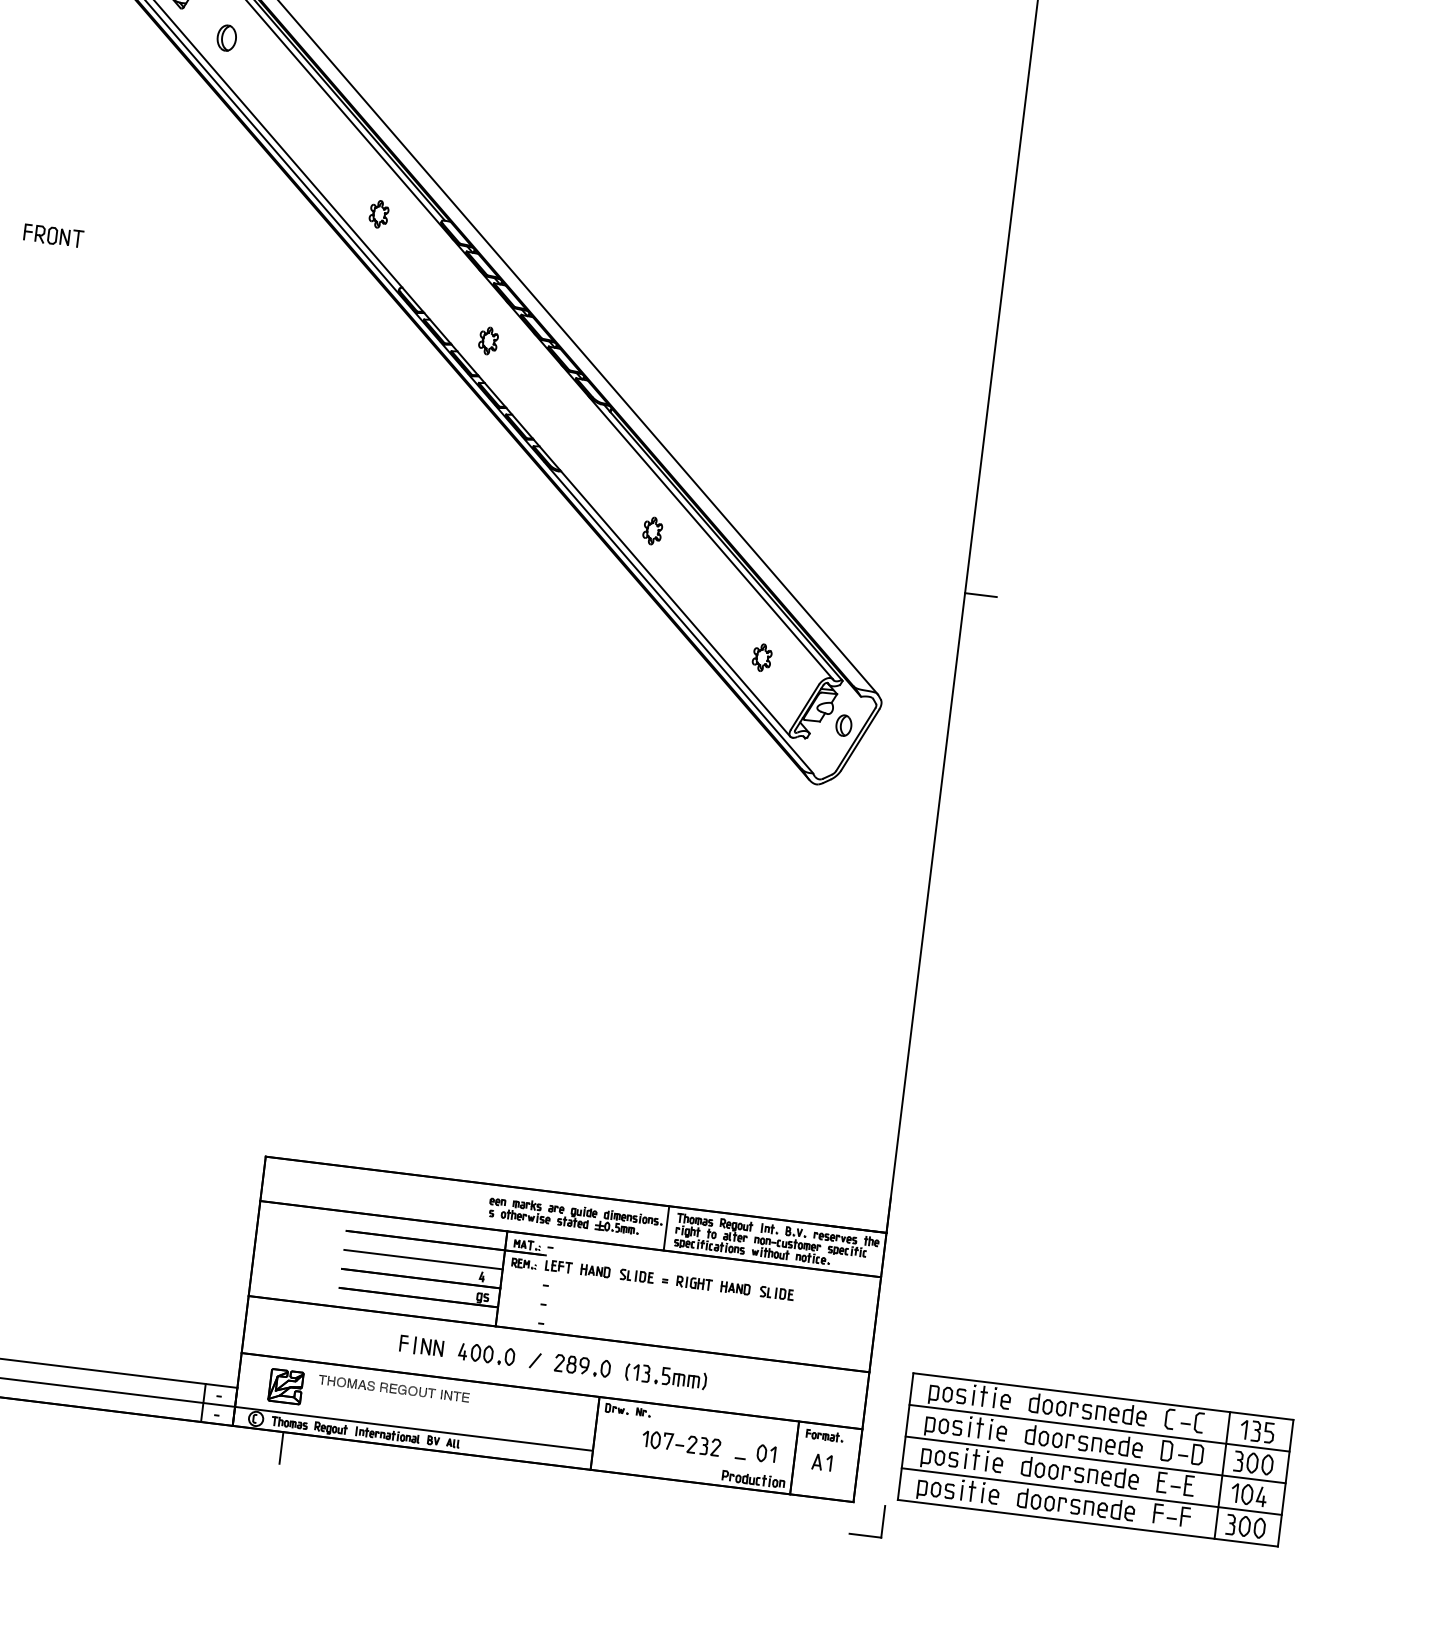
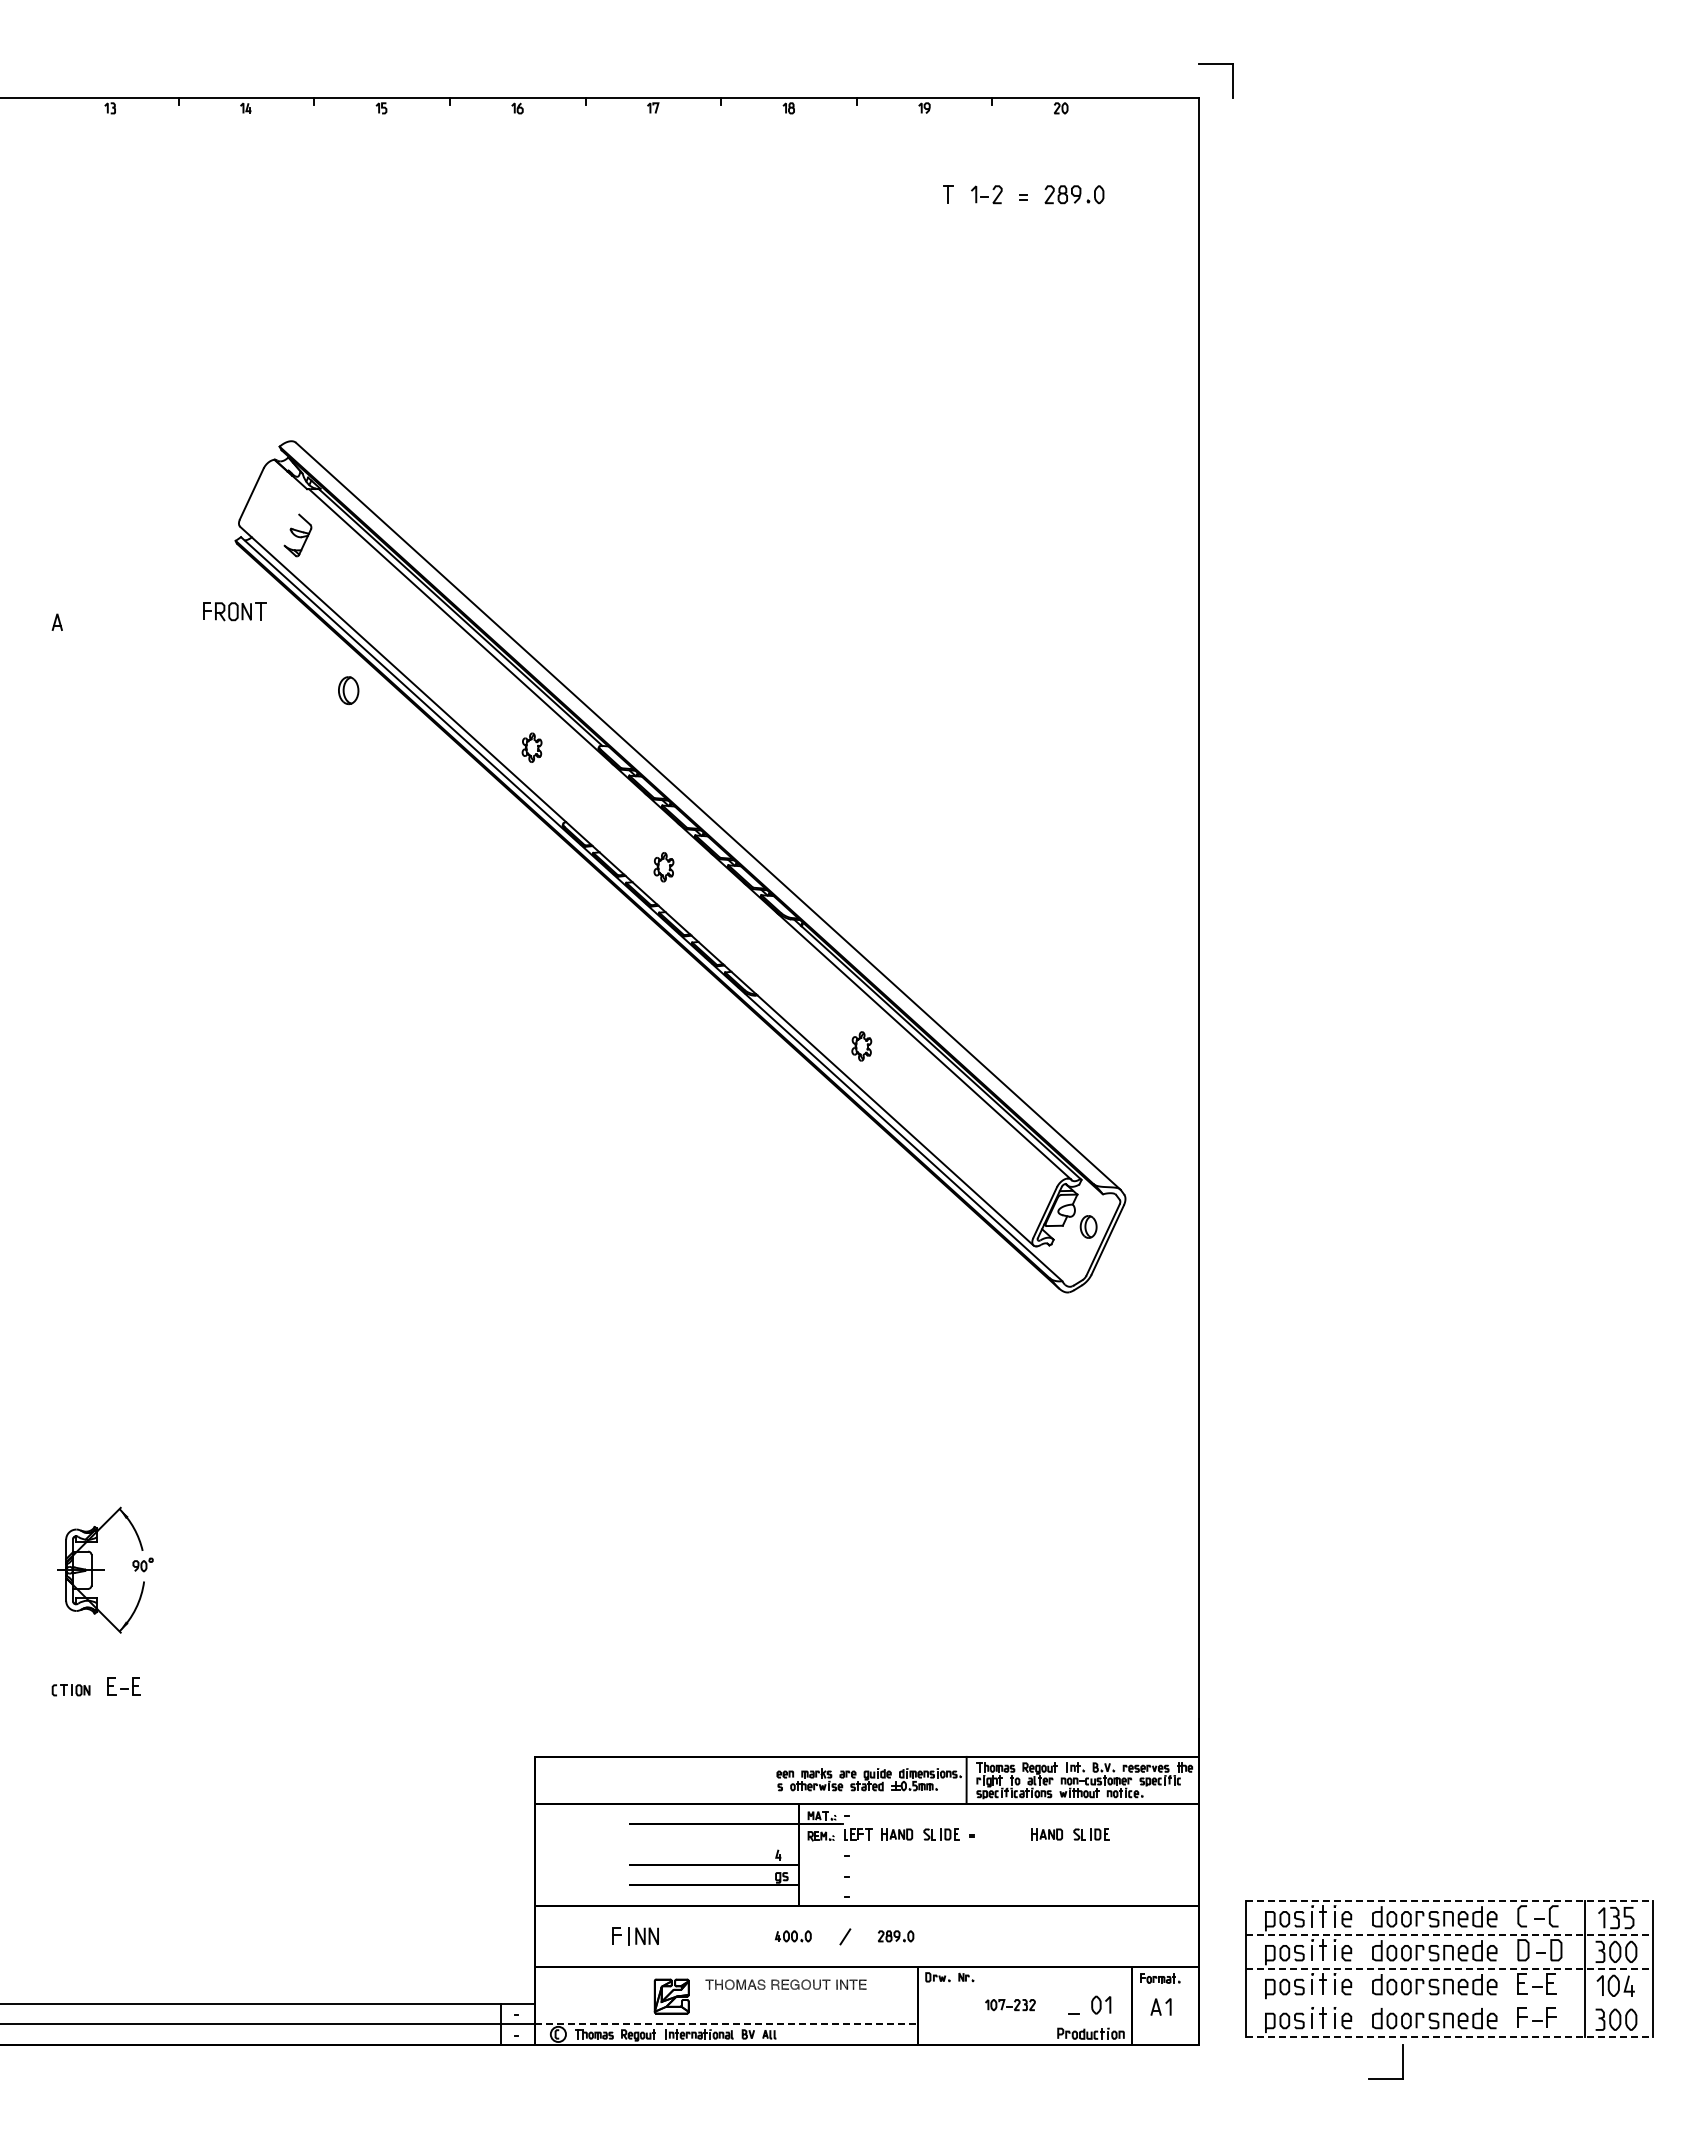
part: (226, 38) -> (348, 690), moved
part: (53, 235) -> (234, 611), moved
line: (981, 595) -> (1216, 1071), removed
part: (762, 657) -> (993, 1165), removed
line: (423, 1259) -> (714, 1844), removed
part: (693, 1283) -> (1002, 1834), removed
part: (421, 1346) -> (635, 1936), moved
part: (486, 1354) -> (793, 1936), size x0.6
part: (582, 1366) -> (895, 1936), size x0.6
part: (666, 1376) -> (985, 1936), removed
part: (368, 1390) -> (759, 1989), moved
line: (1103, 1396) -> (1449, 1901), solid -> dashed
line: (414, 1428) -> (726, 2024), solid -> dashed
line: (1099, 1428) -> (1449, 1935), solid -> dashed
part: (681, 1442) -> (1010, 2004), size x0.6
line: (281, 1447) -> (588, 2061), removed
line: (1095, 1459) -> (1449, 1968), solid -> dashed
line: (1091, 1491) -> (1448, 2002), removed
part: (882, 1521) -> (1402, 2061), moved
line: (1088, 1523) -> (1449, 2036), solid -> dashed

